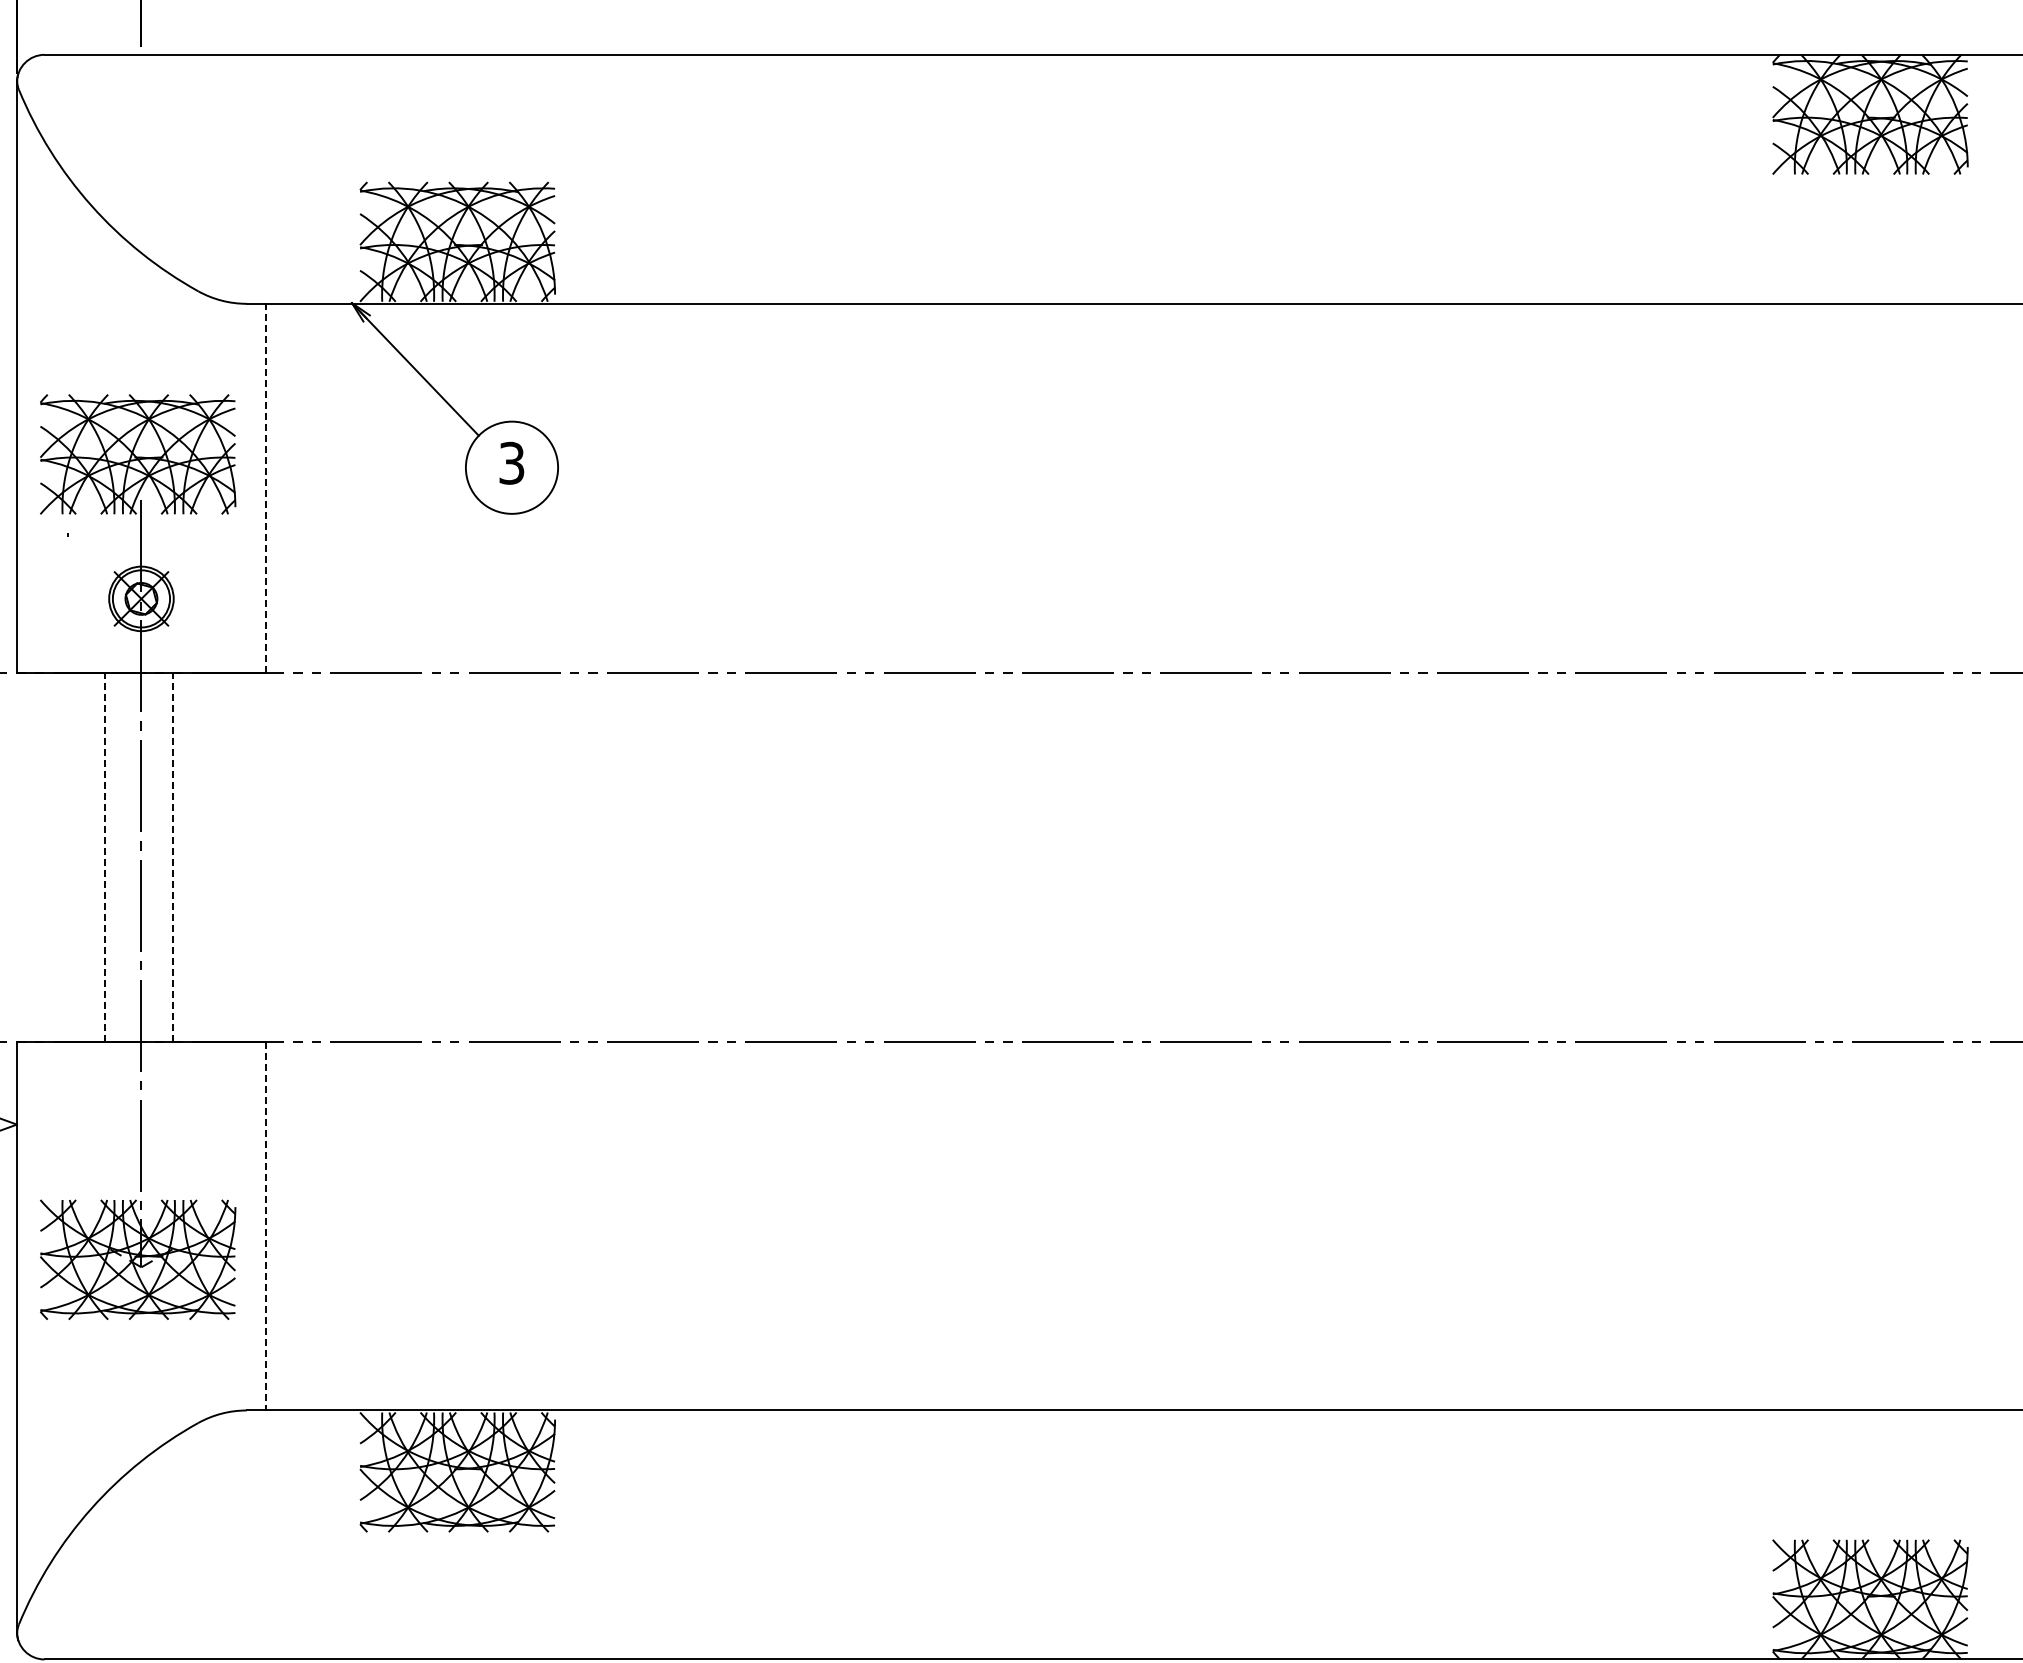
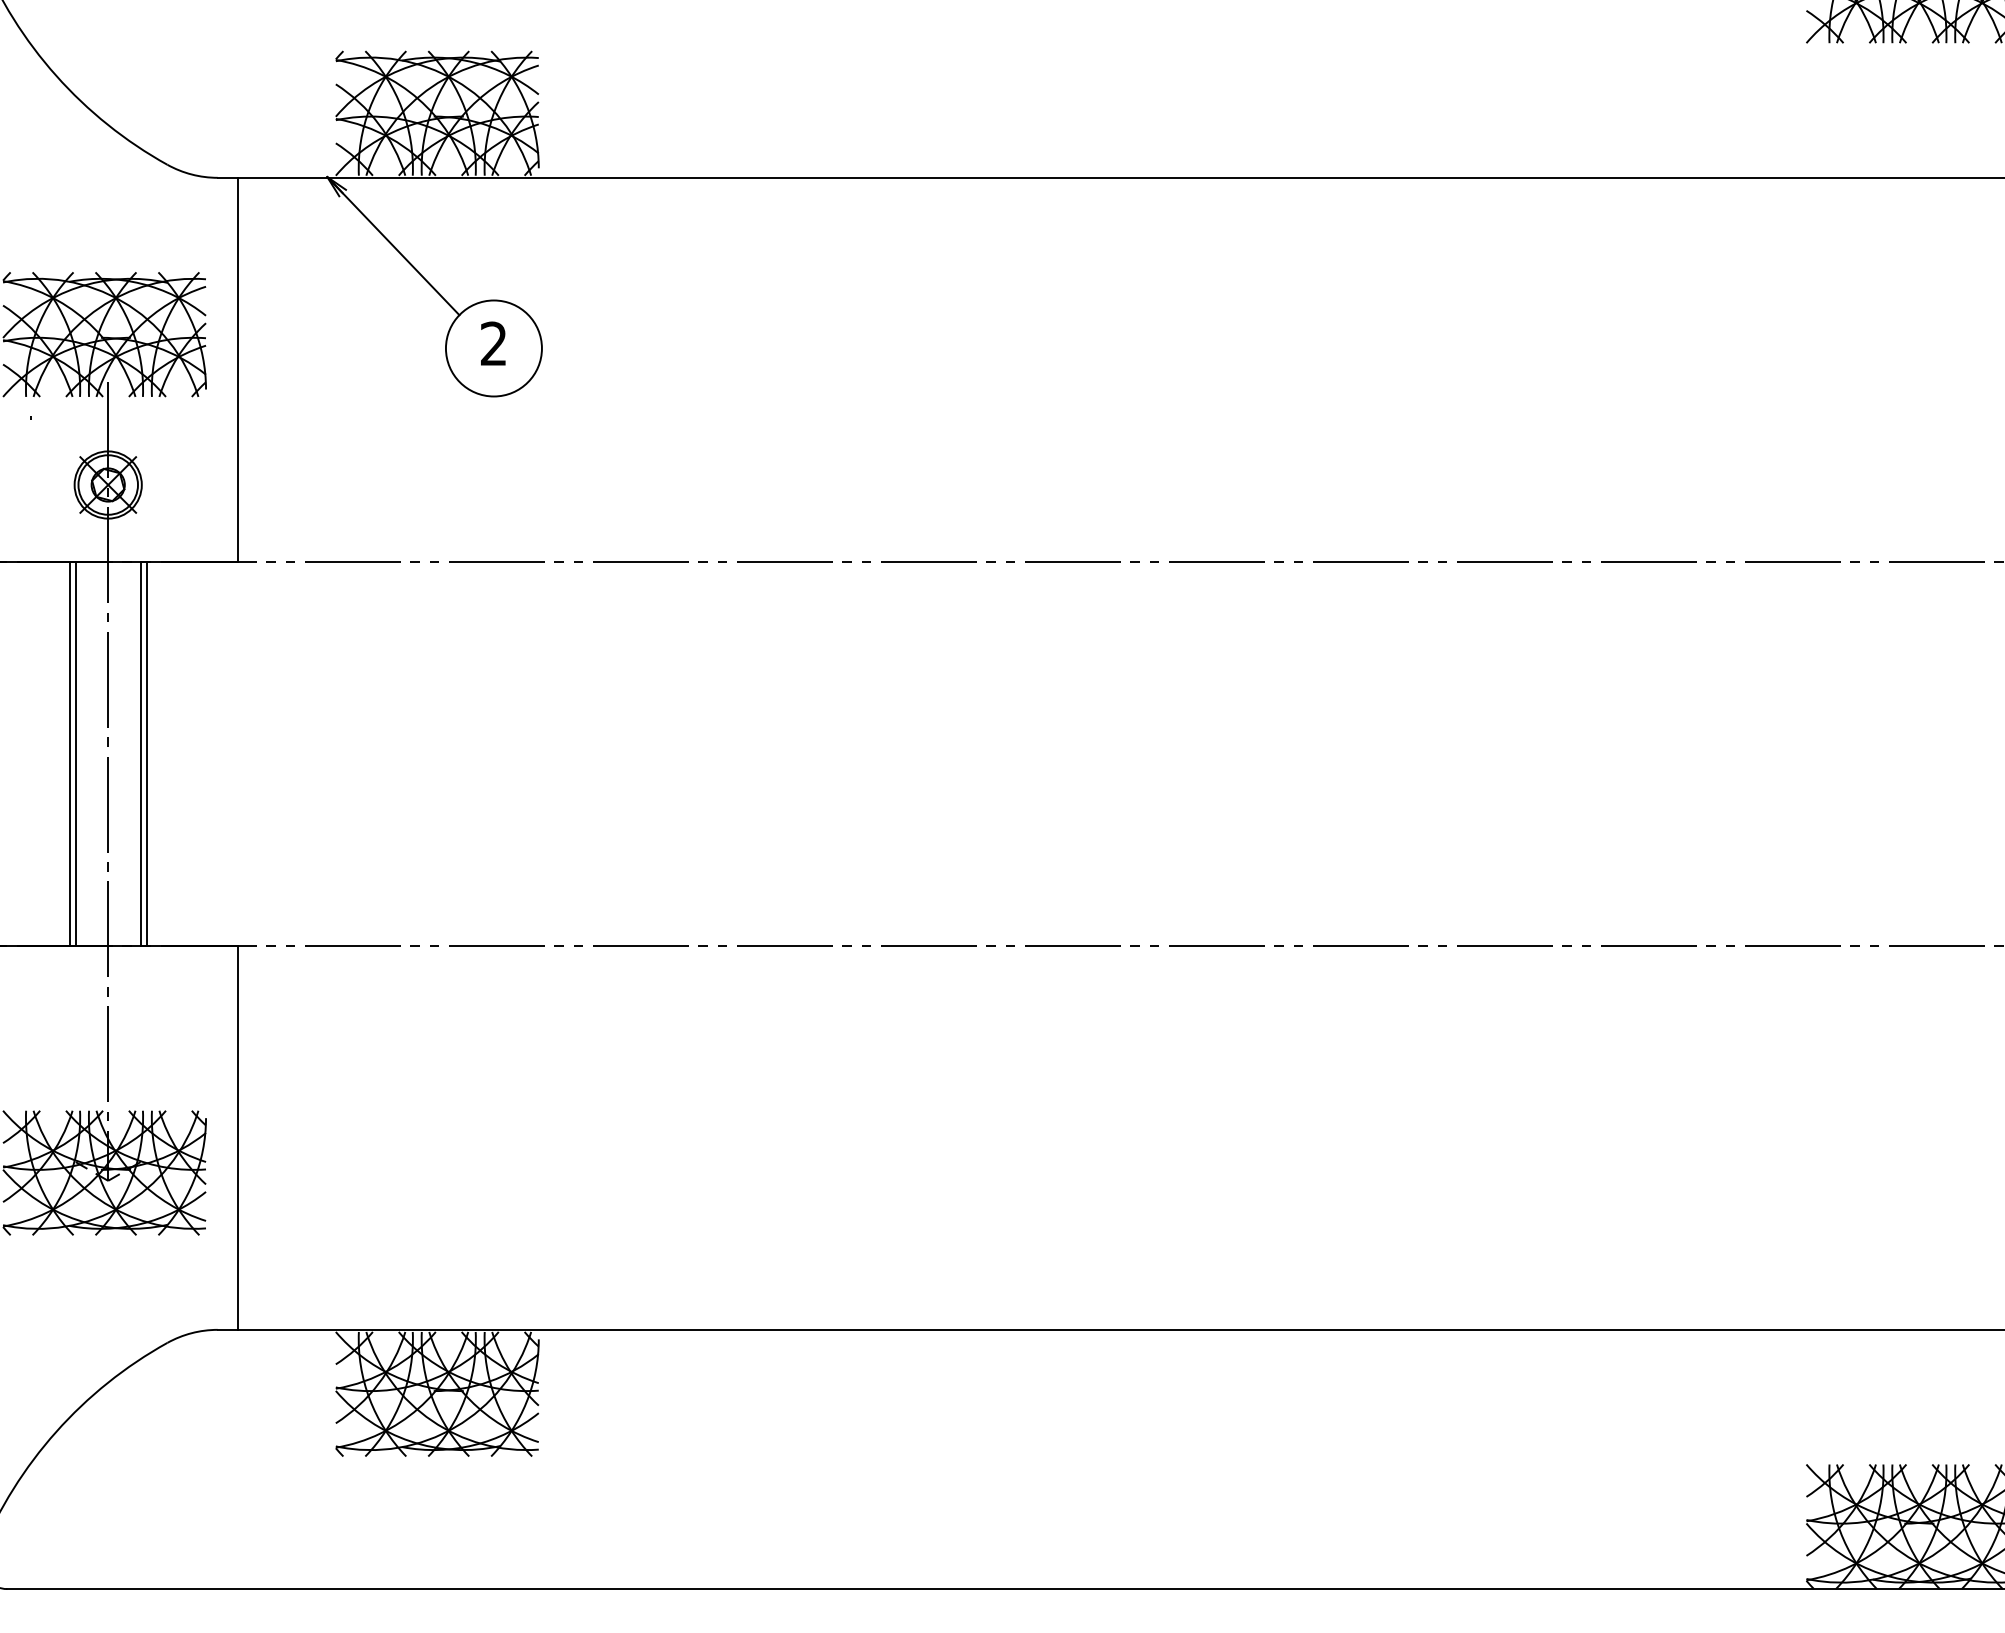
text: (511, 463) -> (493, 344), 3 -> 2
line: (265, 487) -> (237, 369), dashed -> solid
line: (104, 856) -> (69, 753), dashed -> solid
line: (110, 856) -> (75, 753), added
line: (172, 856) -> (140, 753), dashed -> solid
line: (178, 856) -> (146, 753), added
line: (265, 1226) -> (237, 1138), dashed -> solid

